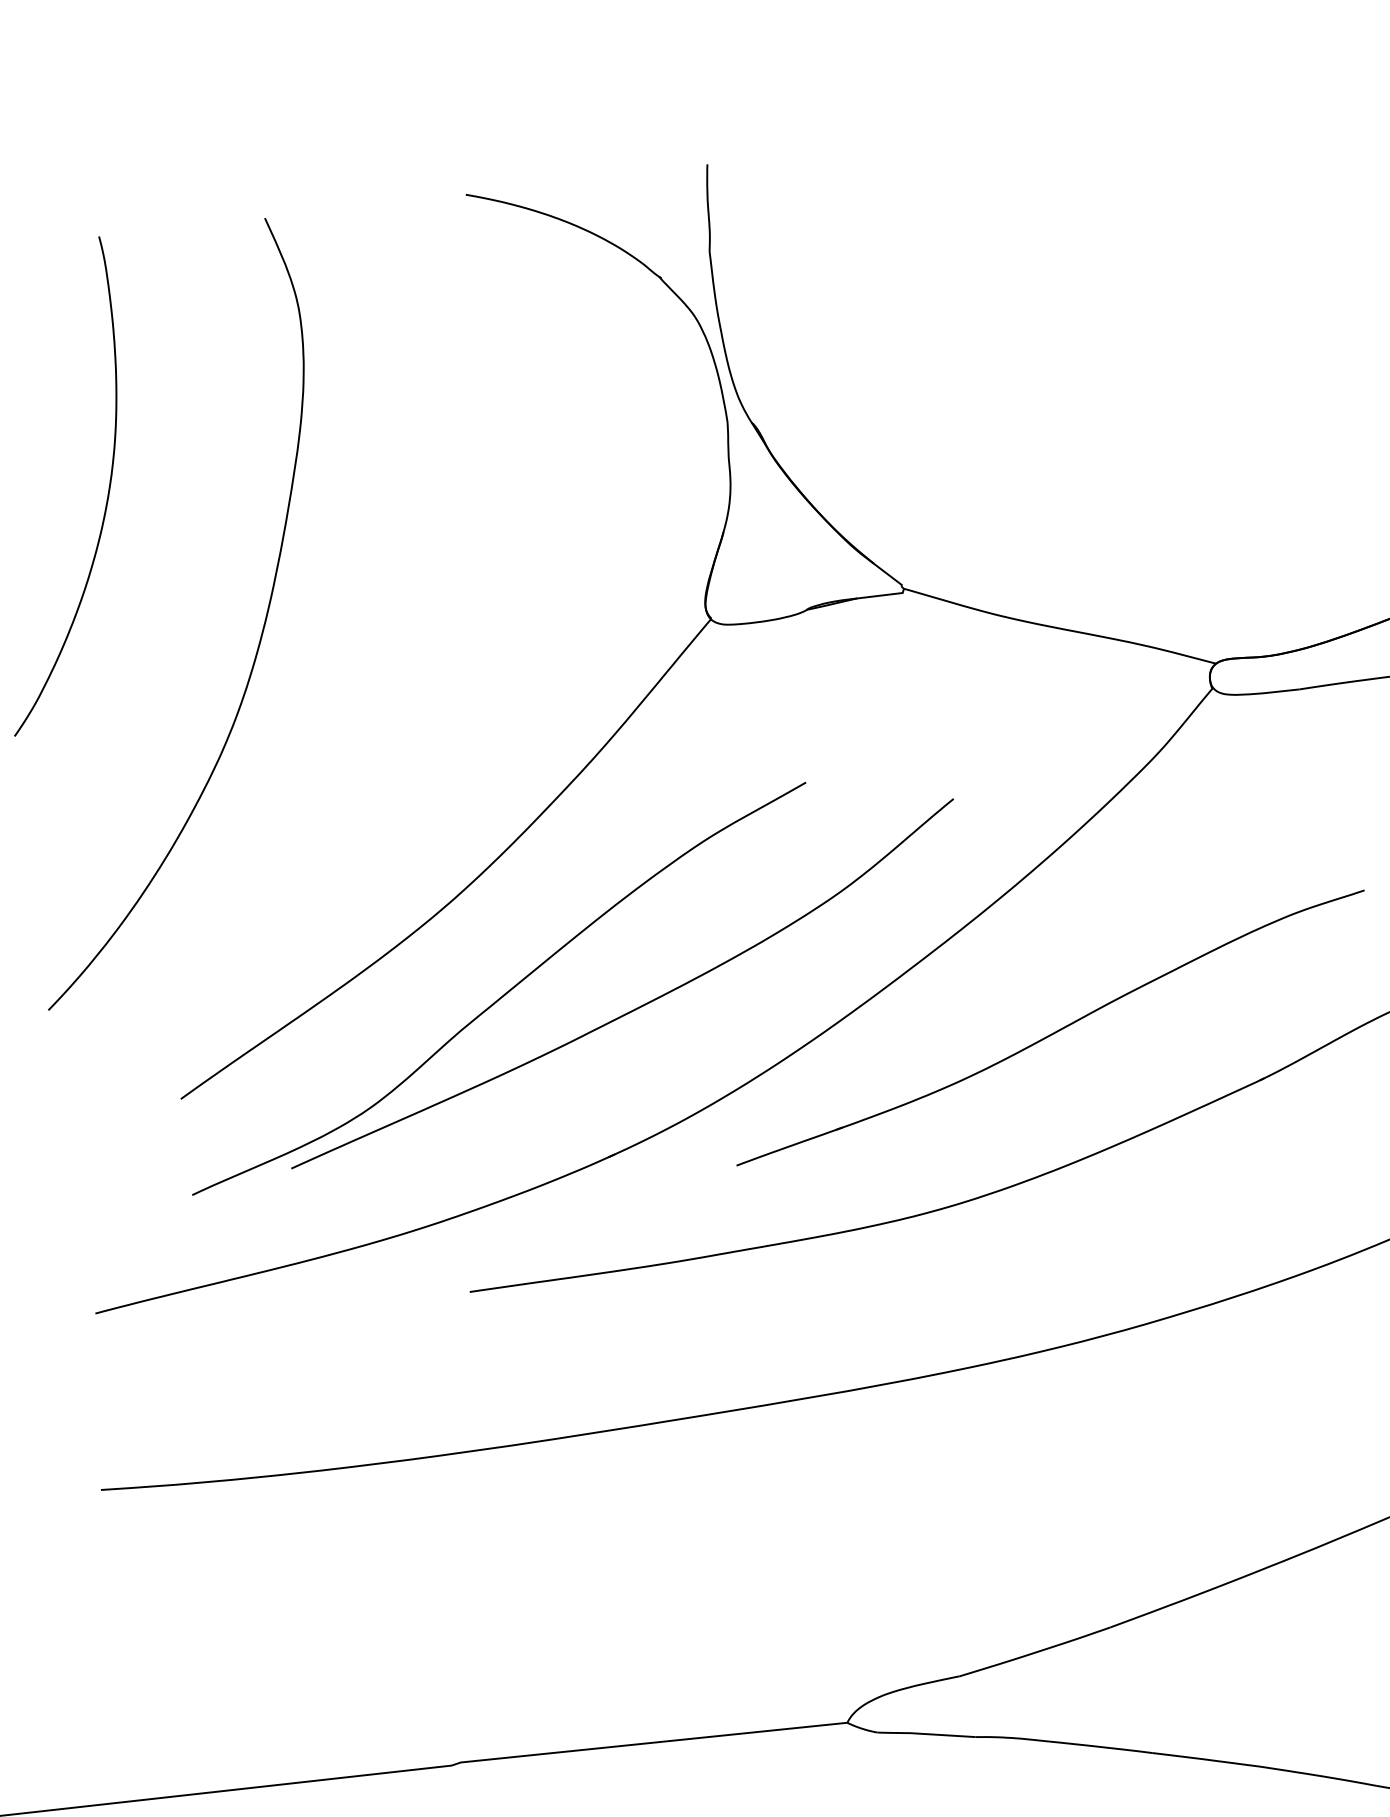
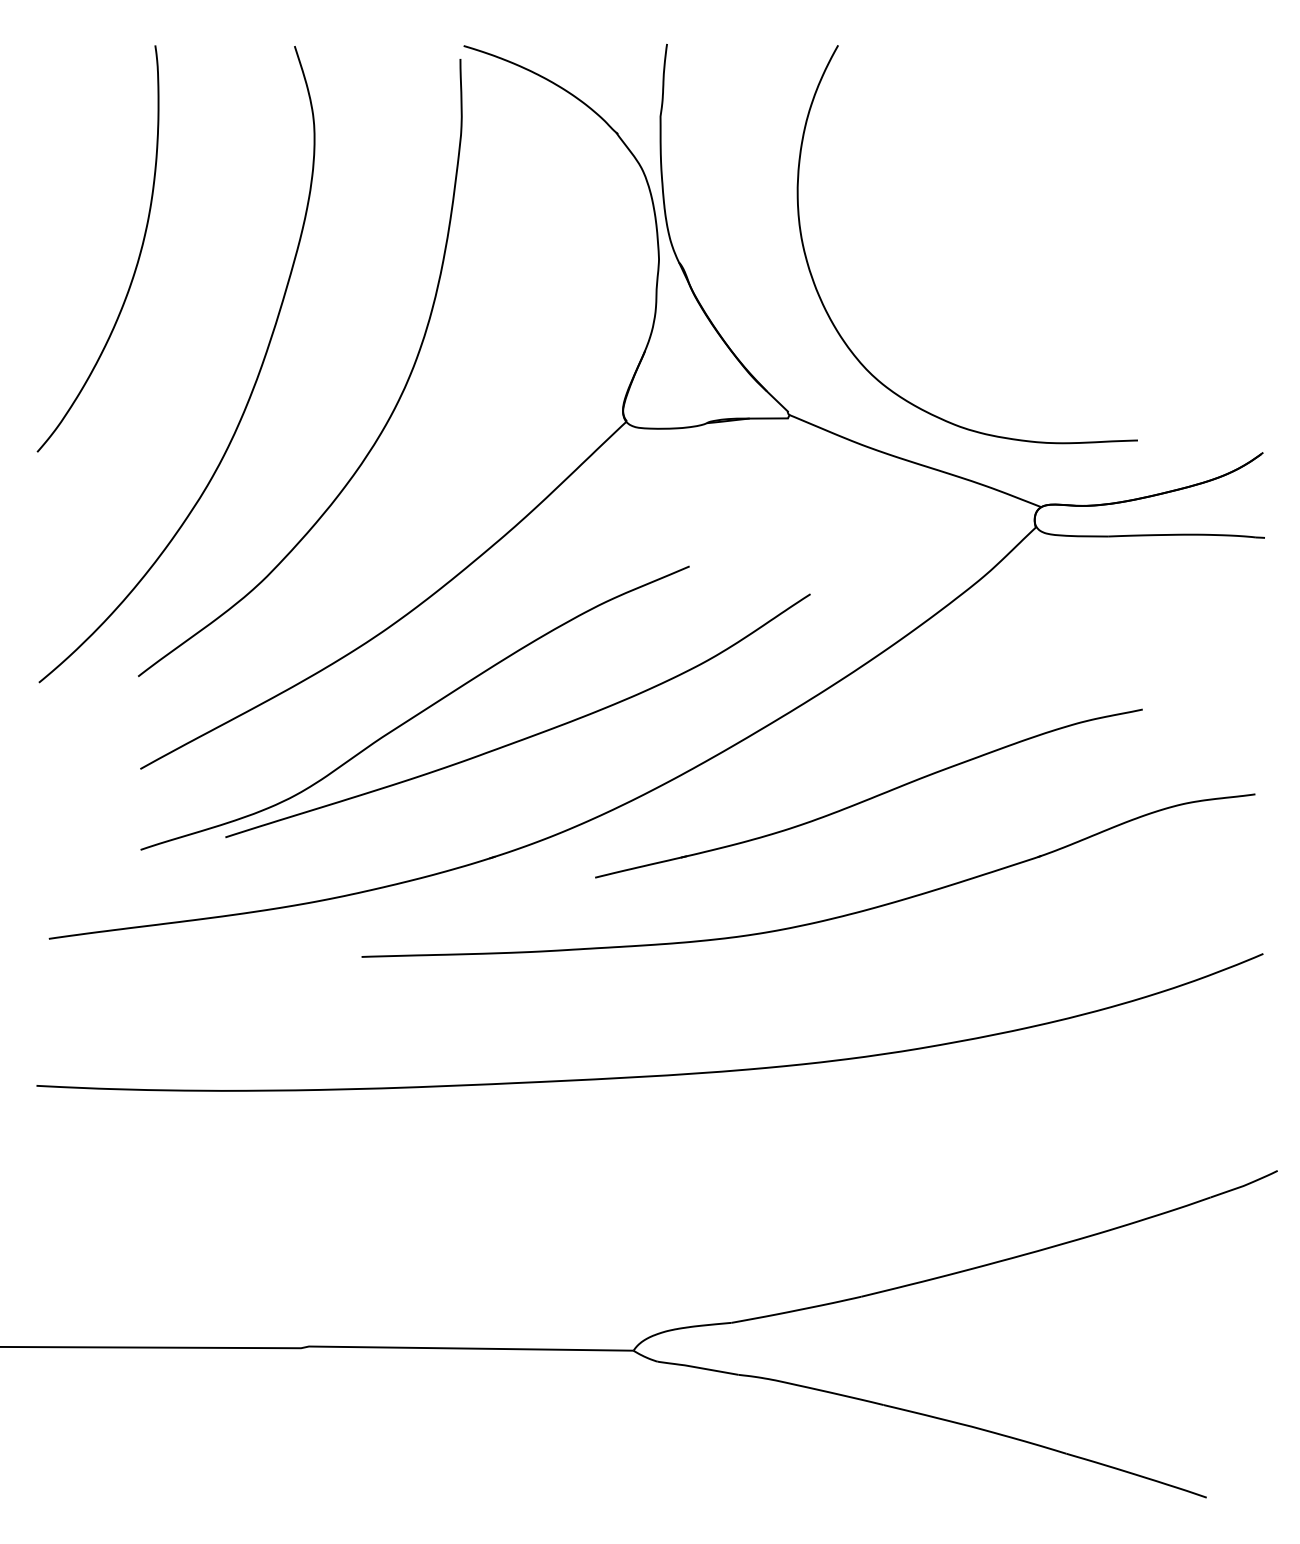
curve: (940, 468) -> (831, 318), added
curve: (426, 649) -> (387, 419), added

